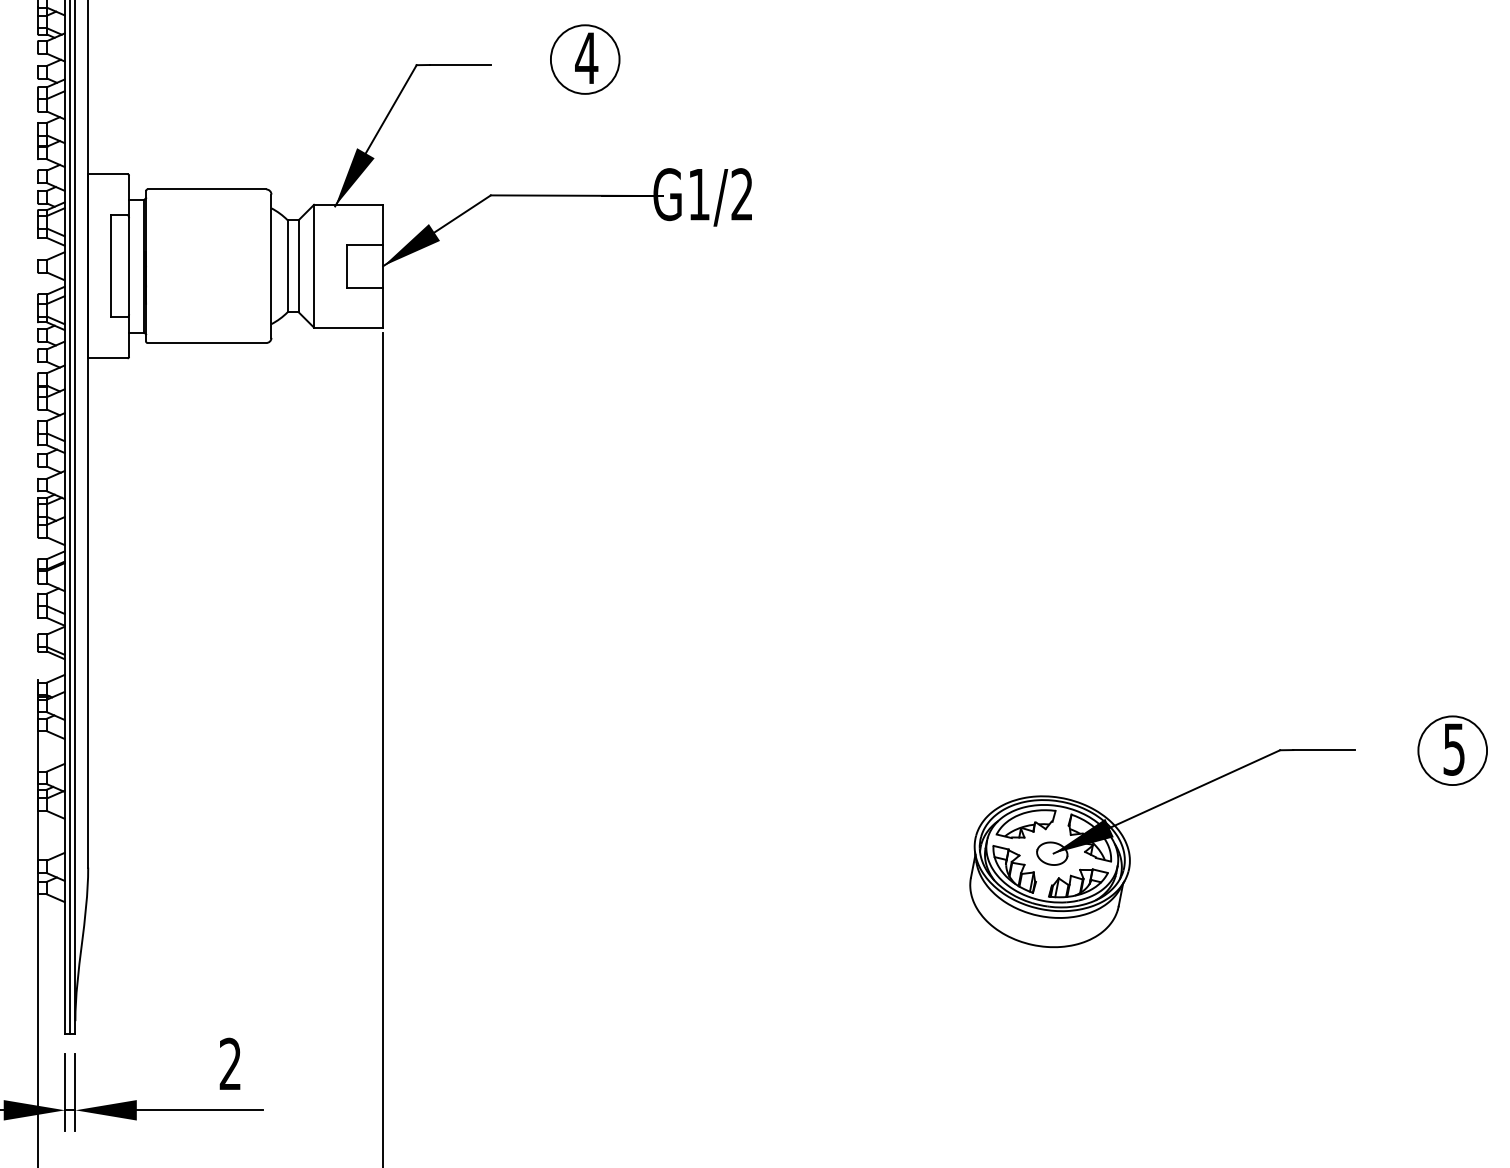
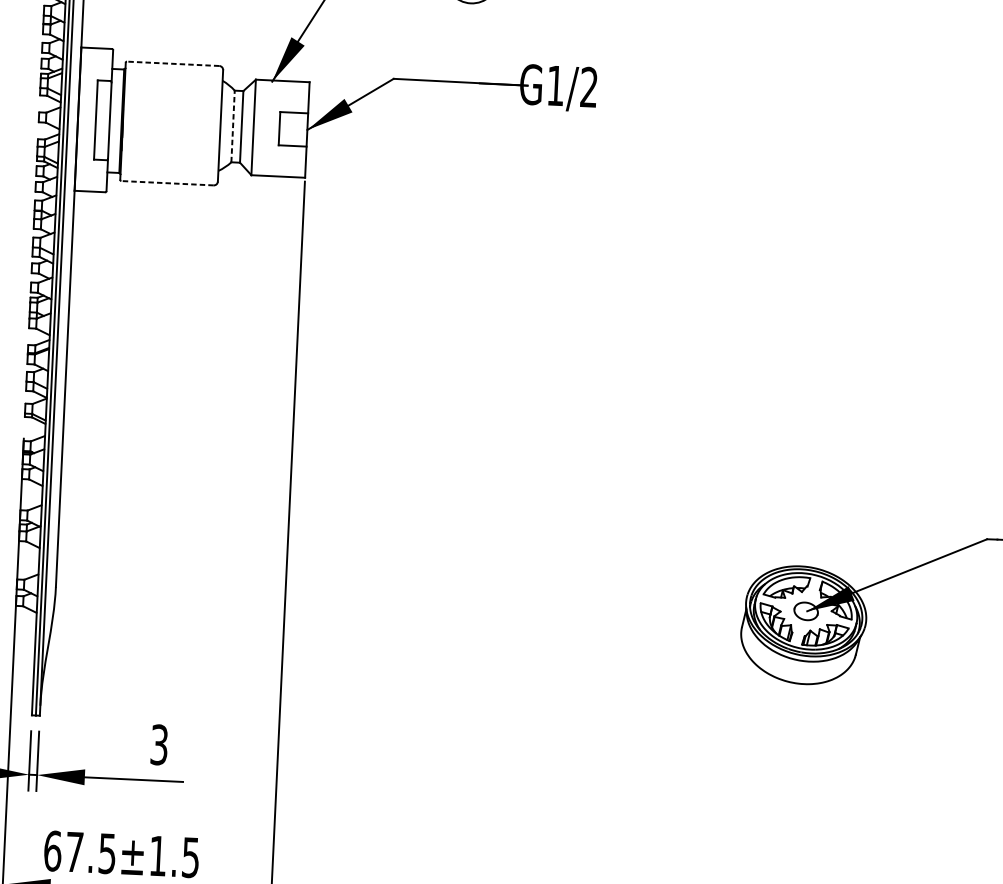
line: (206, 189) -> (172, 63), solid -> dashed
line: (287, 265) -> (233, 125), solid -> dashed
line: (206, 343) -> (167, 183), solid -> dashed
text: (230, 1064) -> (159, 745), 2 -> 3

